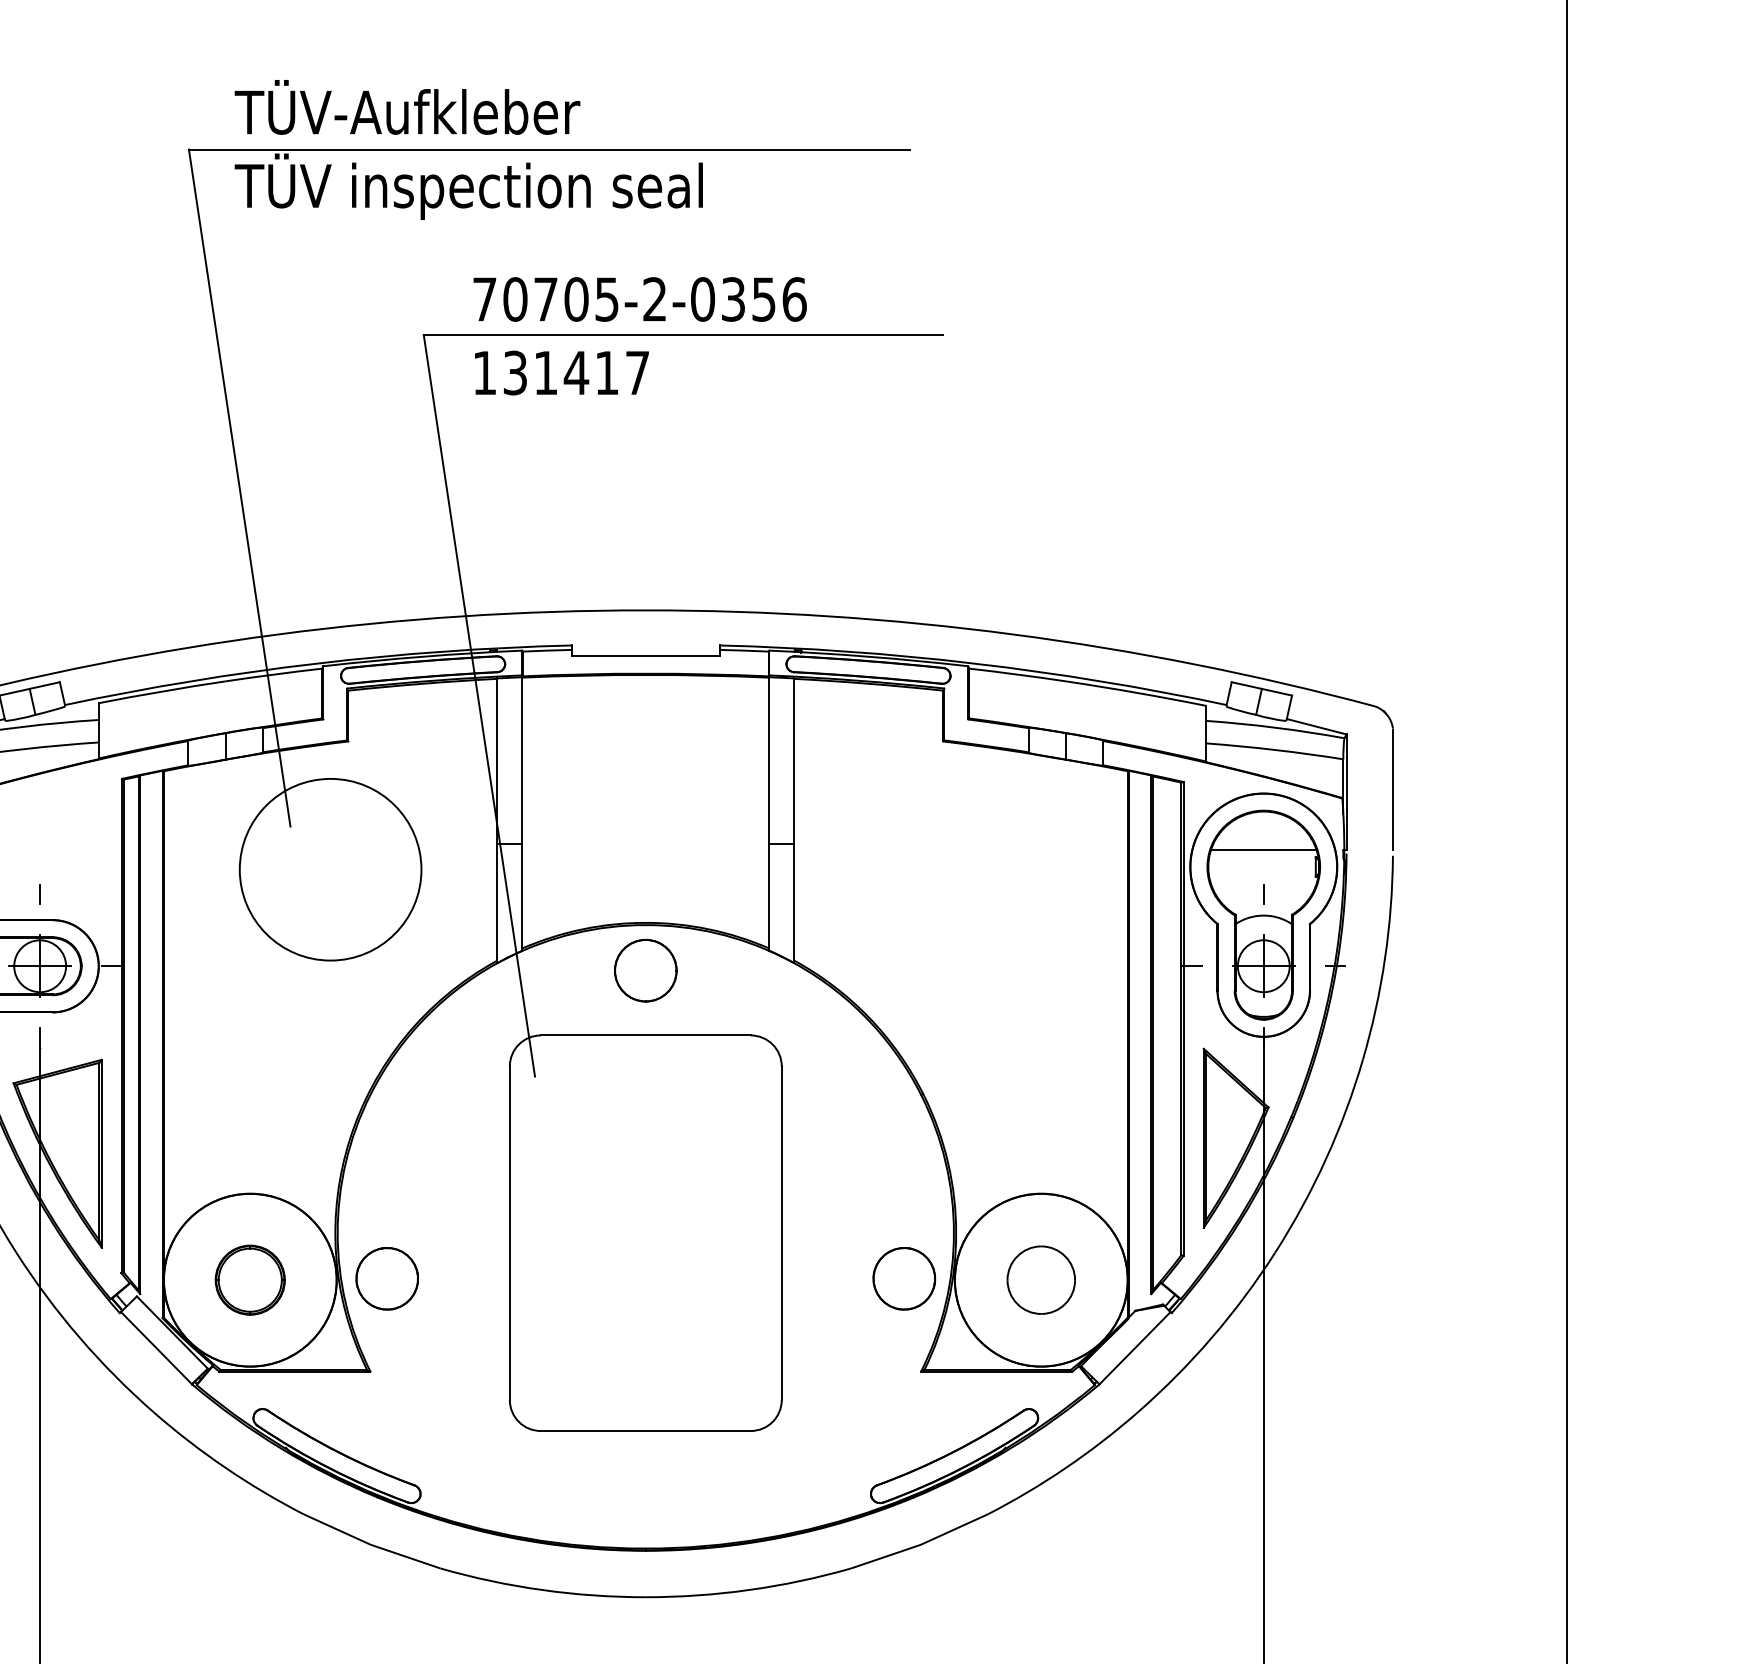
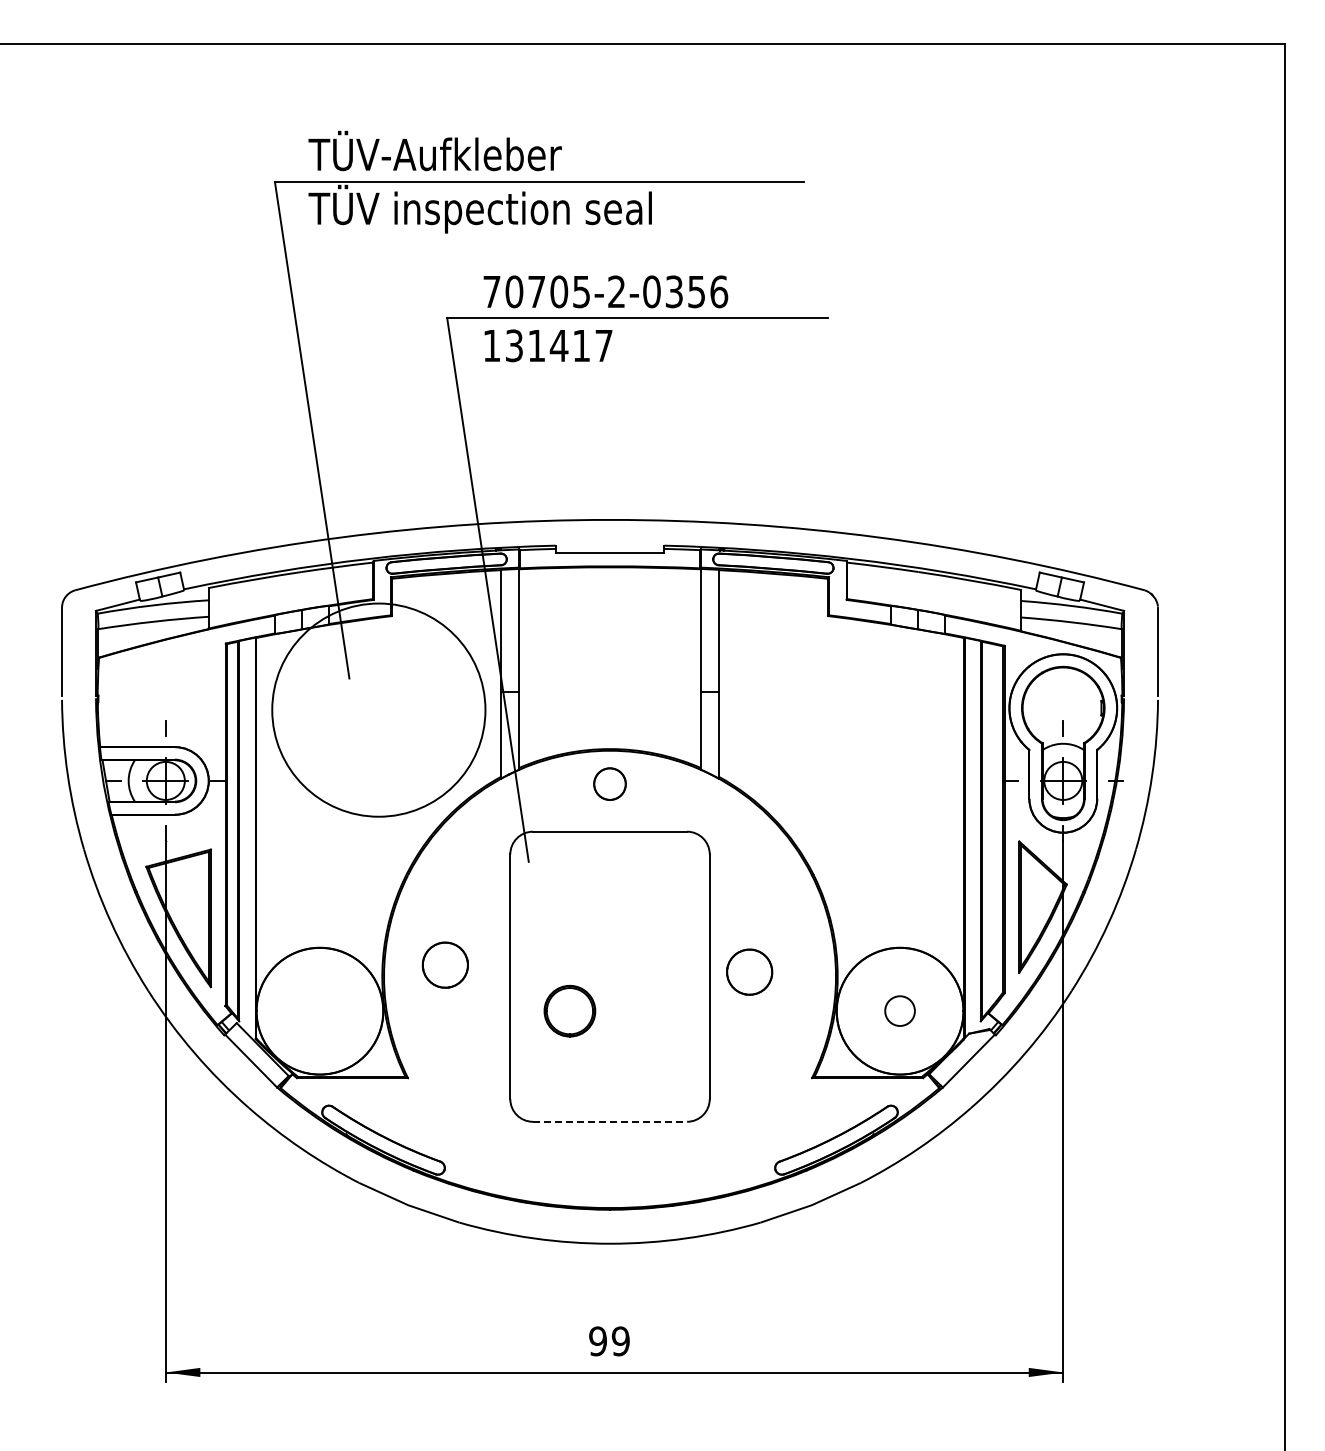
line: (1264, 849) -> (1063, 695), removed
circle: (330, 868) -> (378, 709), size x1.6
part: (645, 969) -> (609, 783), size x0.7
part: (386, 1277) -> (444, 964), moved
part: (904, 1277) -> (749, 971), moved
part: (1040, 1279) -> (899, 1010), size x0.6
part: (249, 1280) -> (569, 1011), moved
line: (646, 1430) -> (610, 1121), solid -> dashed

